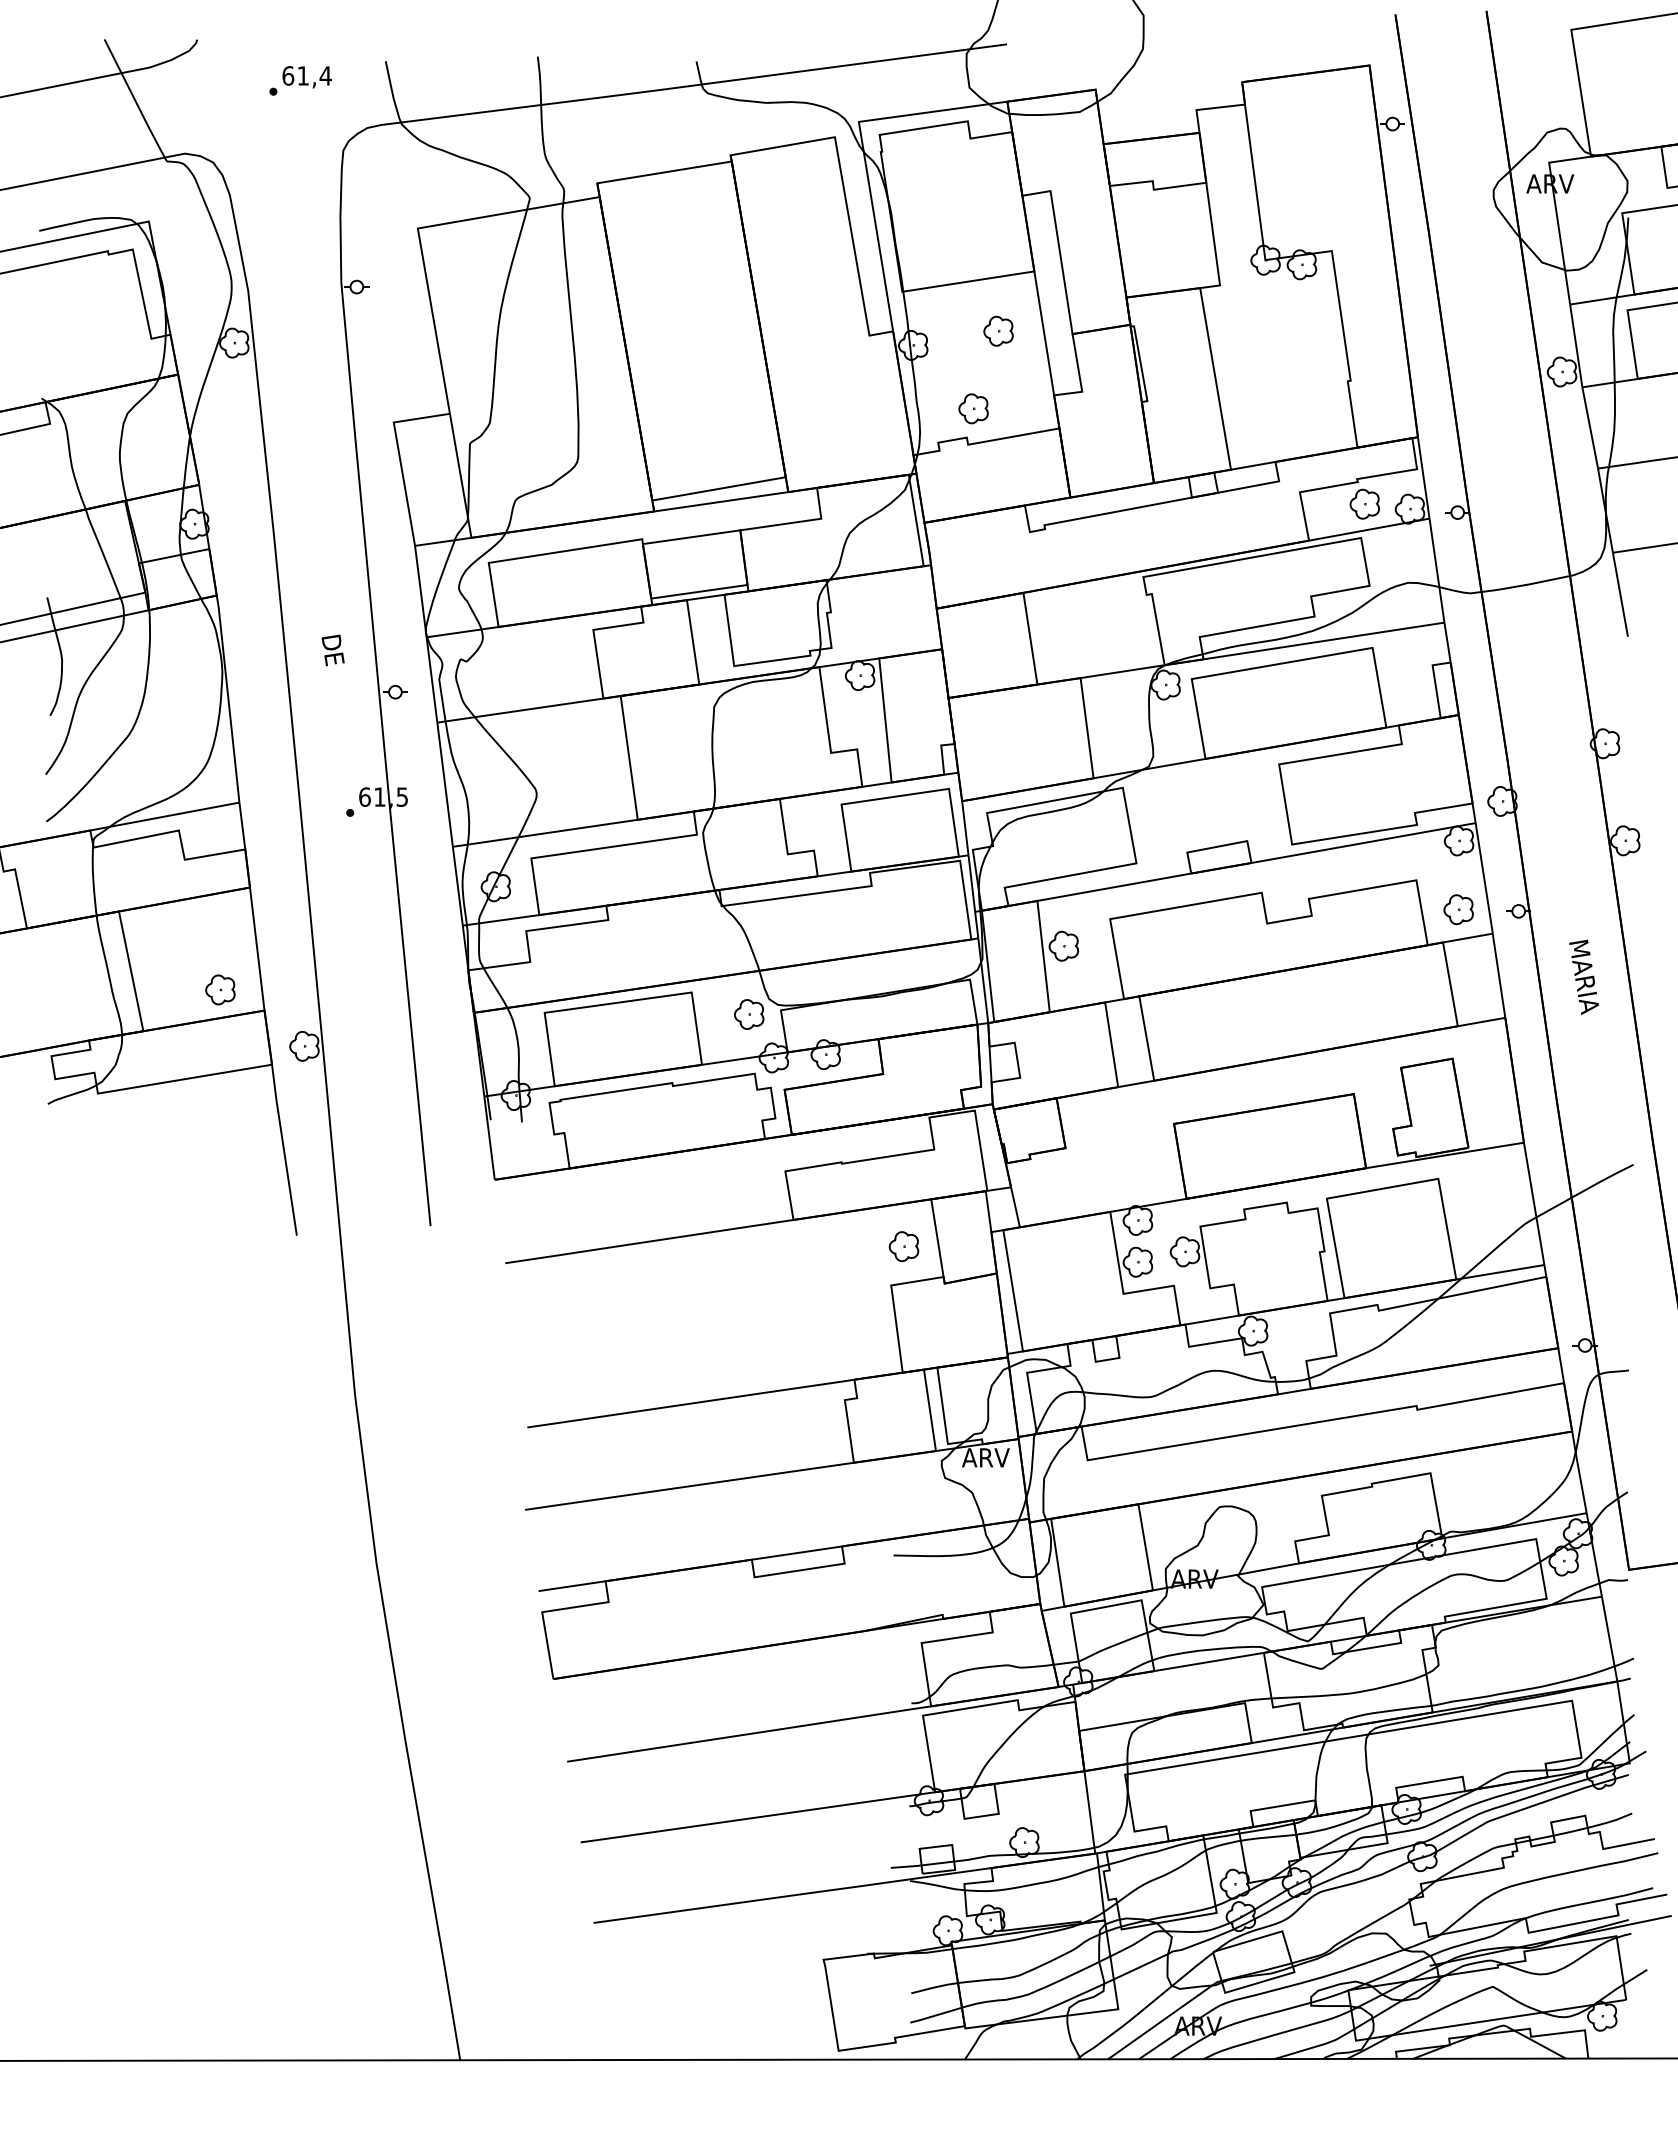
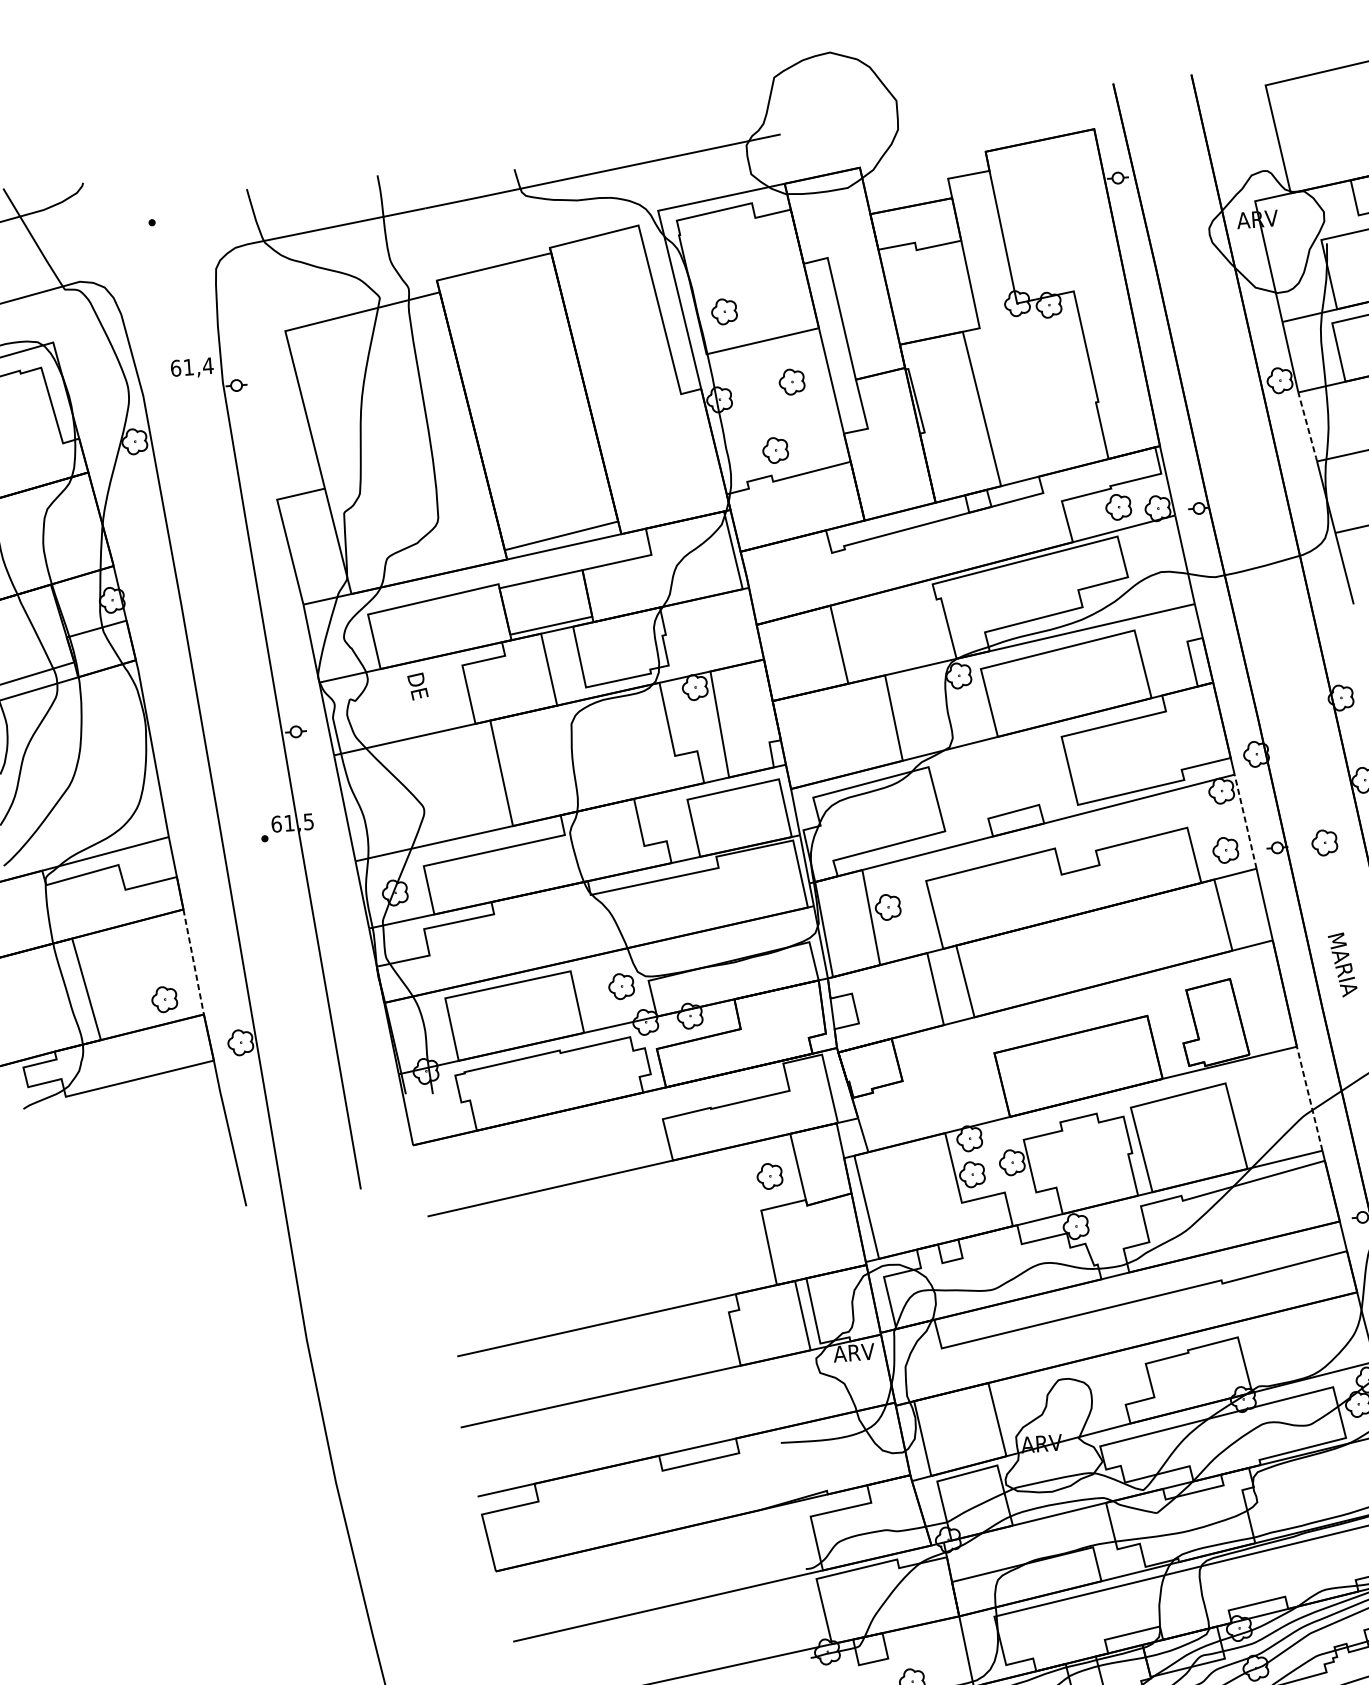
text: (306, 77) -> (191, 368), moved
part: (926, 243) -> (724, 311), added
line: (1590, 428) -> (1308, 427), solid -> dashed
text: (332, 650) -> (417, 686), moved
line: (1484, 878) -> (1245, 821), solid -> dashed
part: (1573, 909) -> (1324, 842), added
line: (257, 949) -> (193, 962), solid -> dashed
text: (1583, 976) -> (1342, 964), moved
line: (1534, 1203) -> (1309, 1098), solid -> dashed

